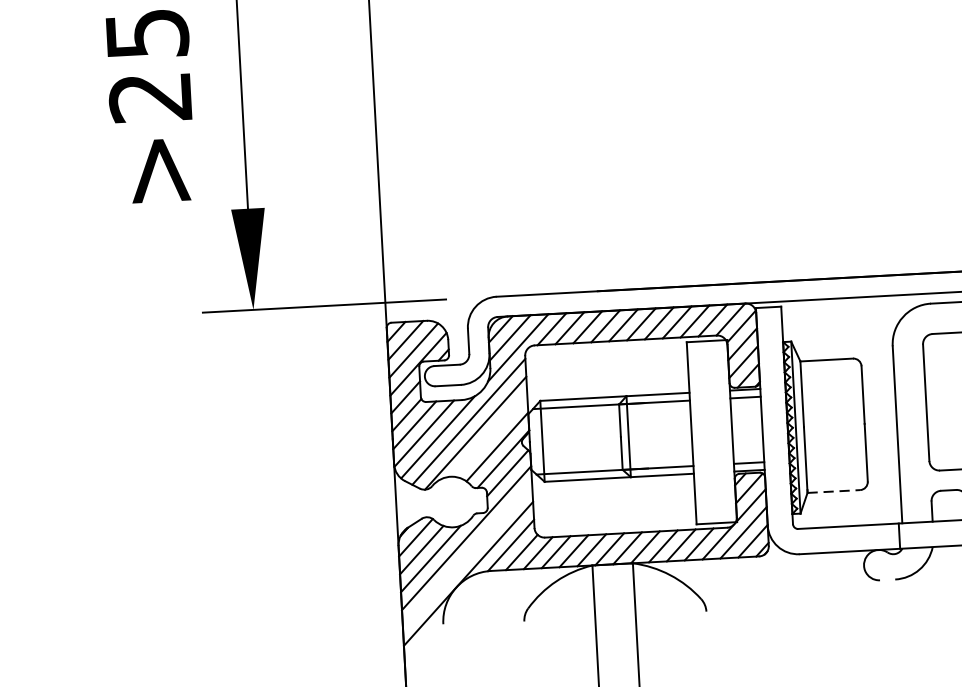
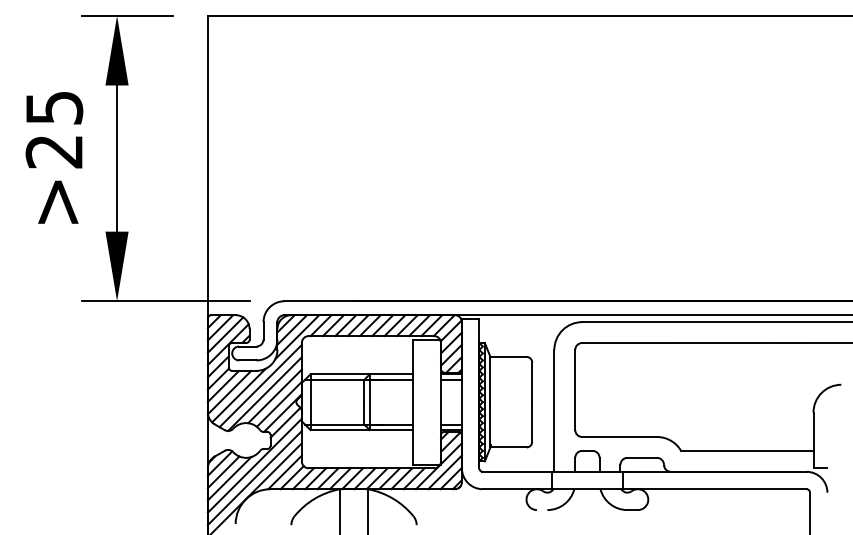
line: (489, 435) -> (274, 396), added
line: (835, 491) -> (509, 447), dashed -> solid
line: (467, 556) -> (254, 478), added

